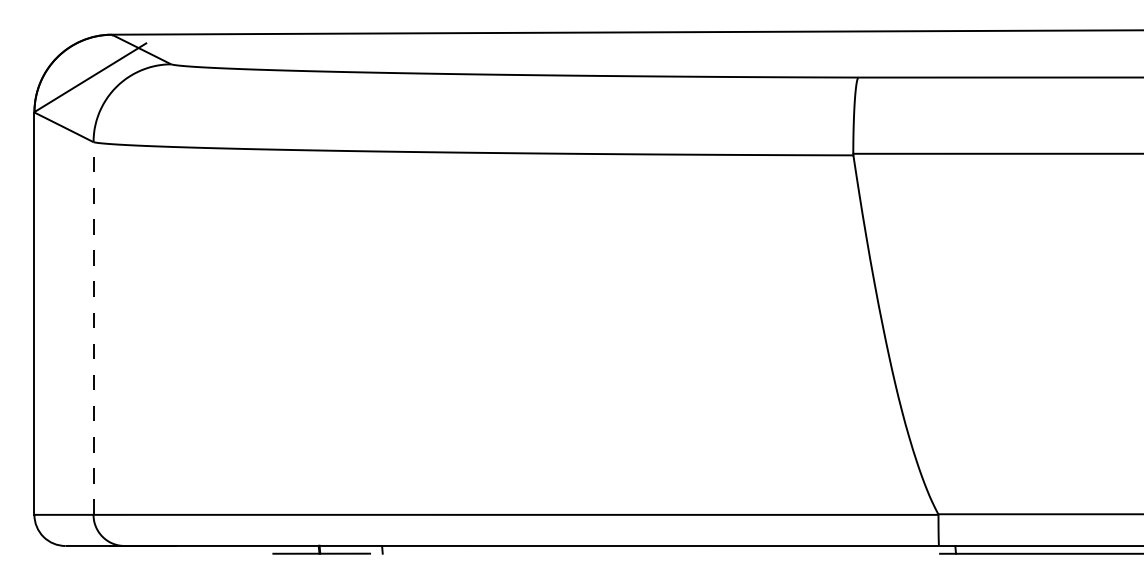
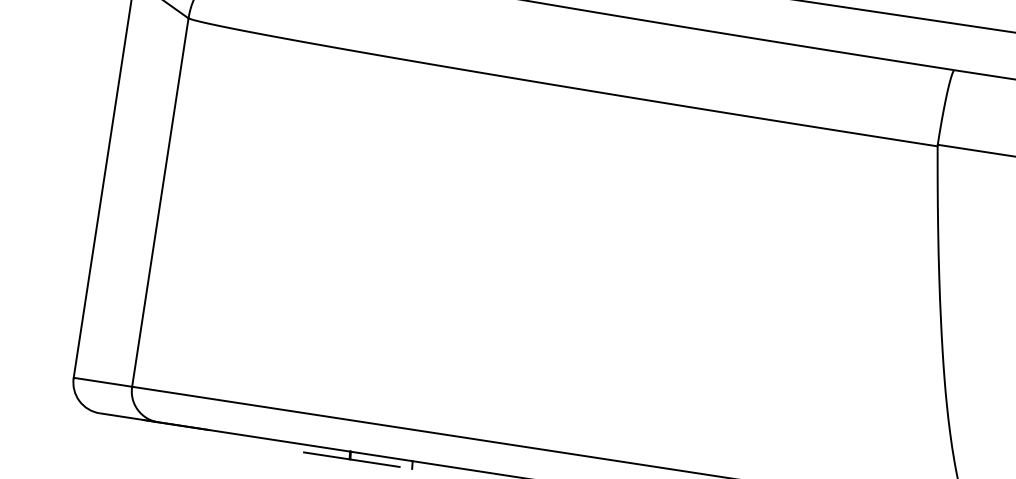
line: (93, 328) -> (160, 202), dashed -> solid

